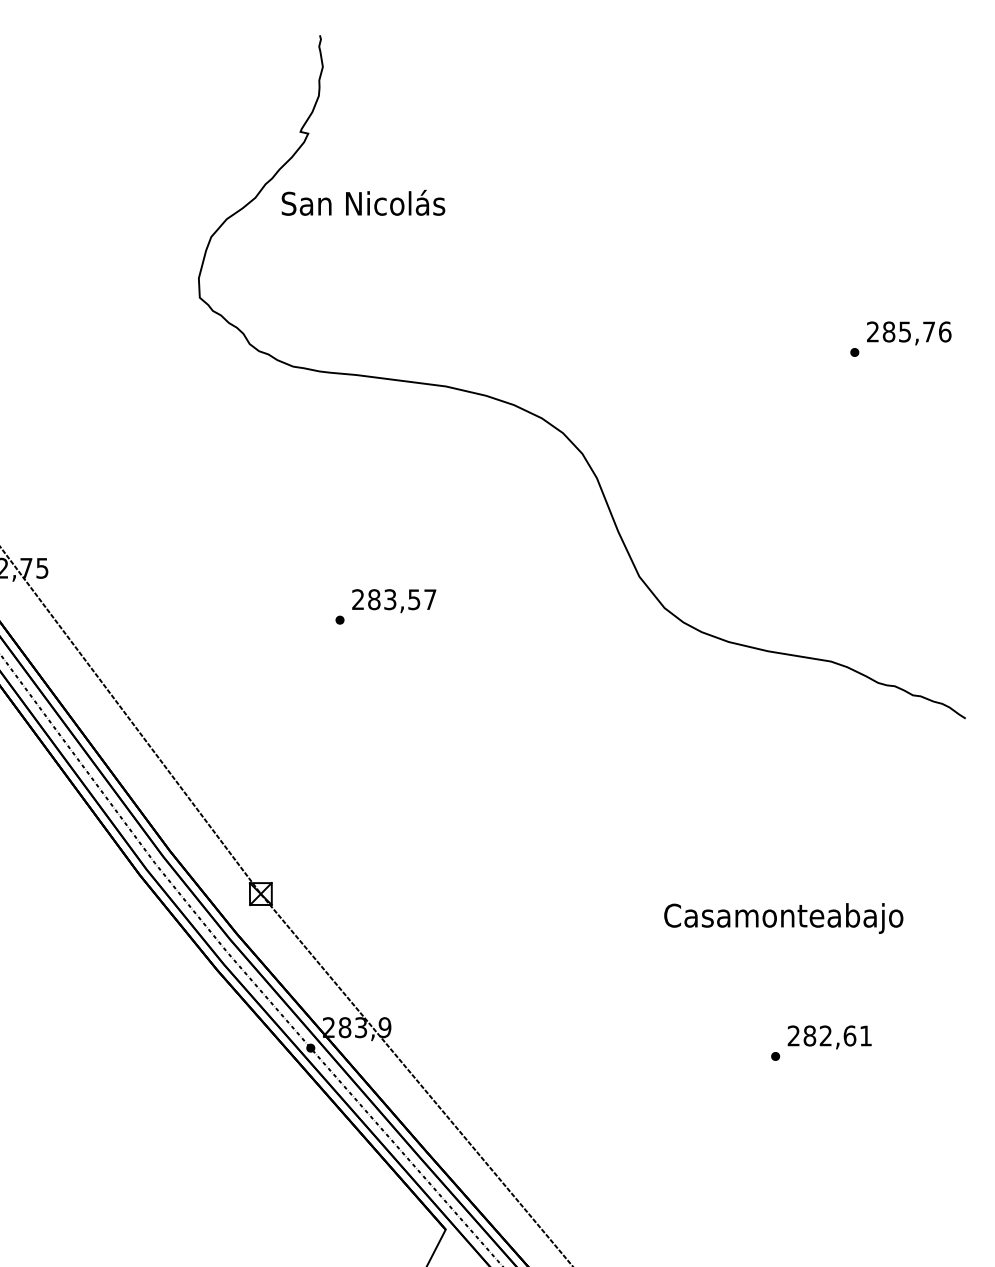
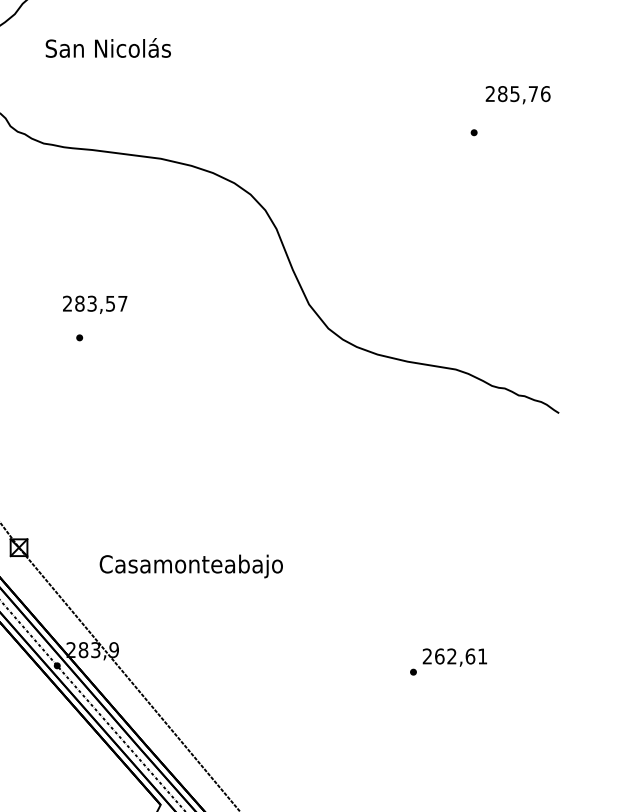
text: (363, 202) -> (108, 47), moved
text: (909, 333) -> (518, 95), moved
text: (394, 601) -> (95, 305), moved
text: (783, 918) -> (191, 566), moved
text: (809, 1035) -> (439, 656), 282,61 -> 262,61

